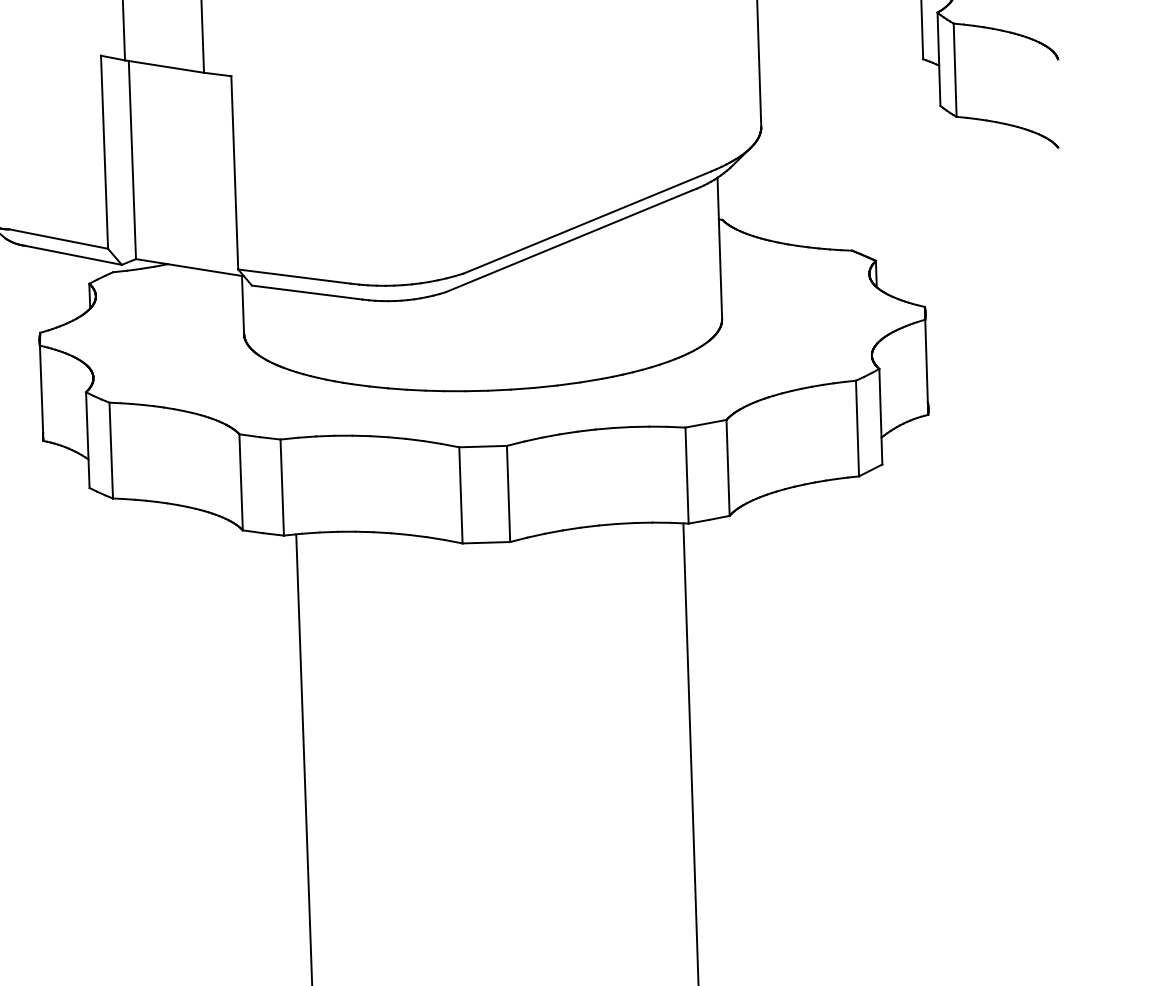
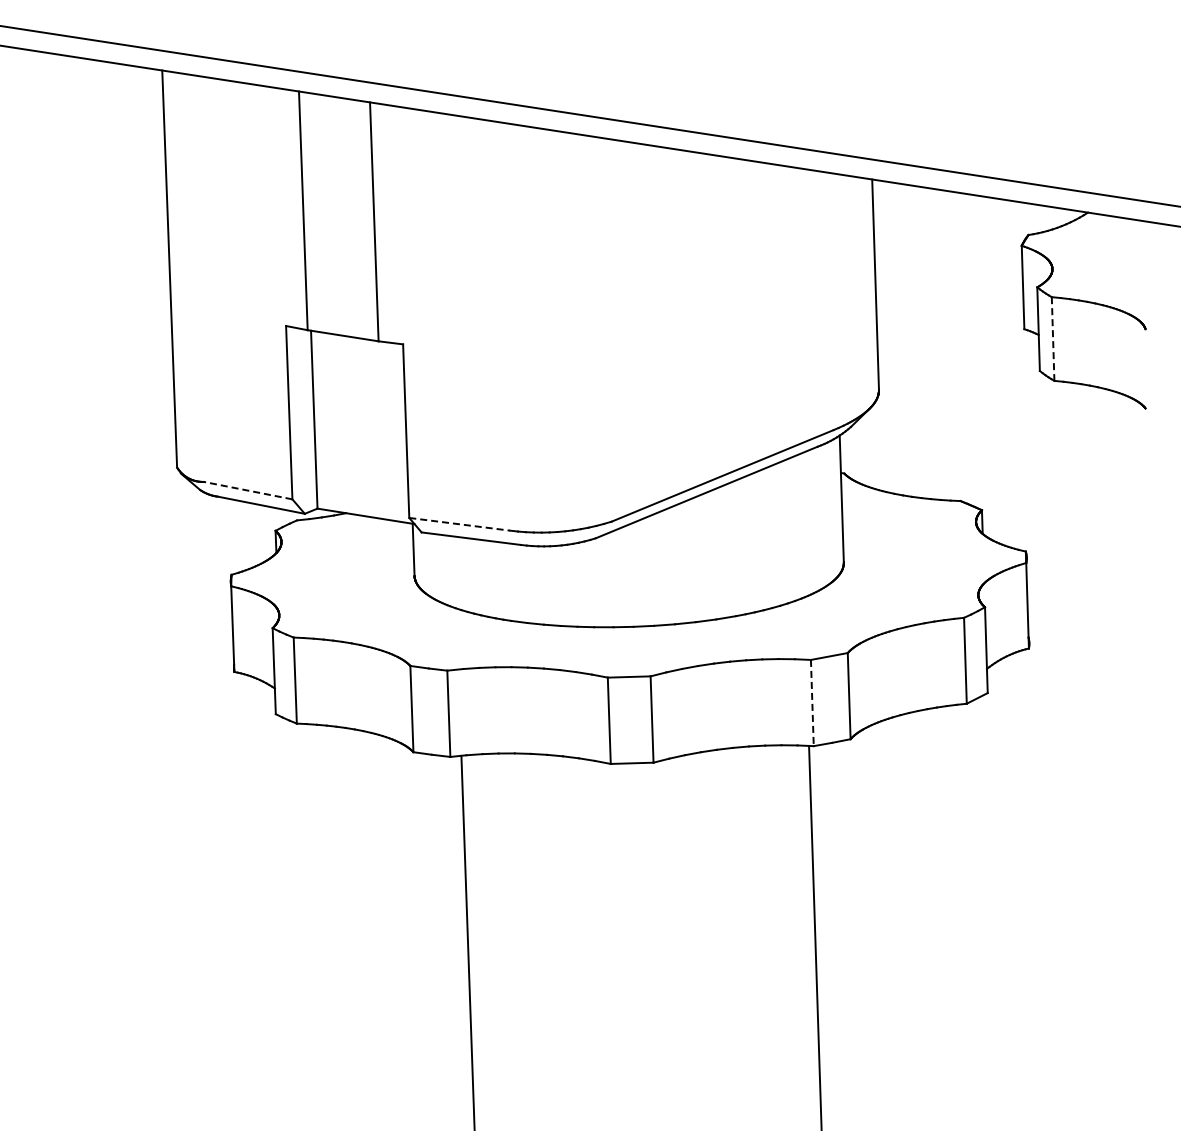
line: (955, 70) -> (1053, 339), solid -> dashed
line: (58, 238) -> (247, 490), solid -> dashed
line: (294, 276) -> (459, 524), solid -> dashed
line: (687, 476) -> (812, 703), solid -> dashed

